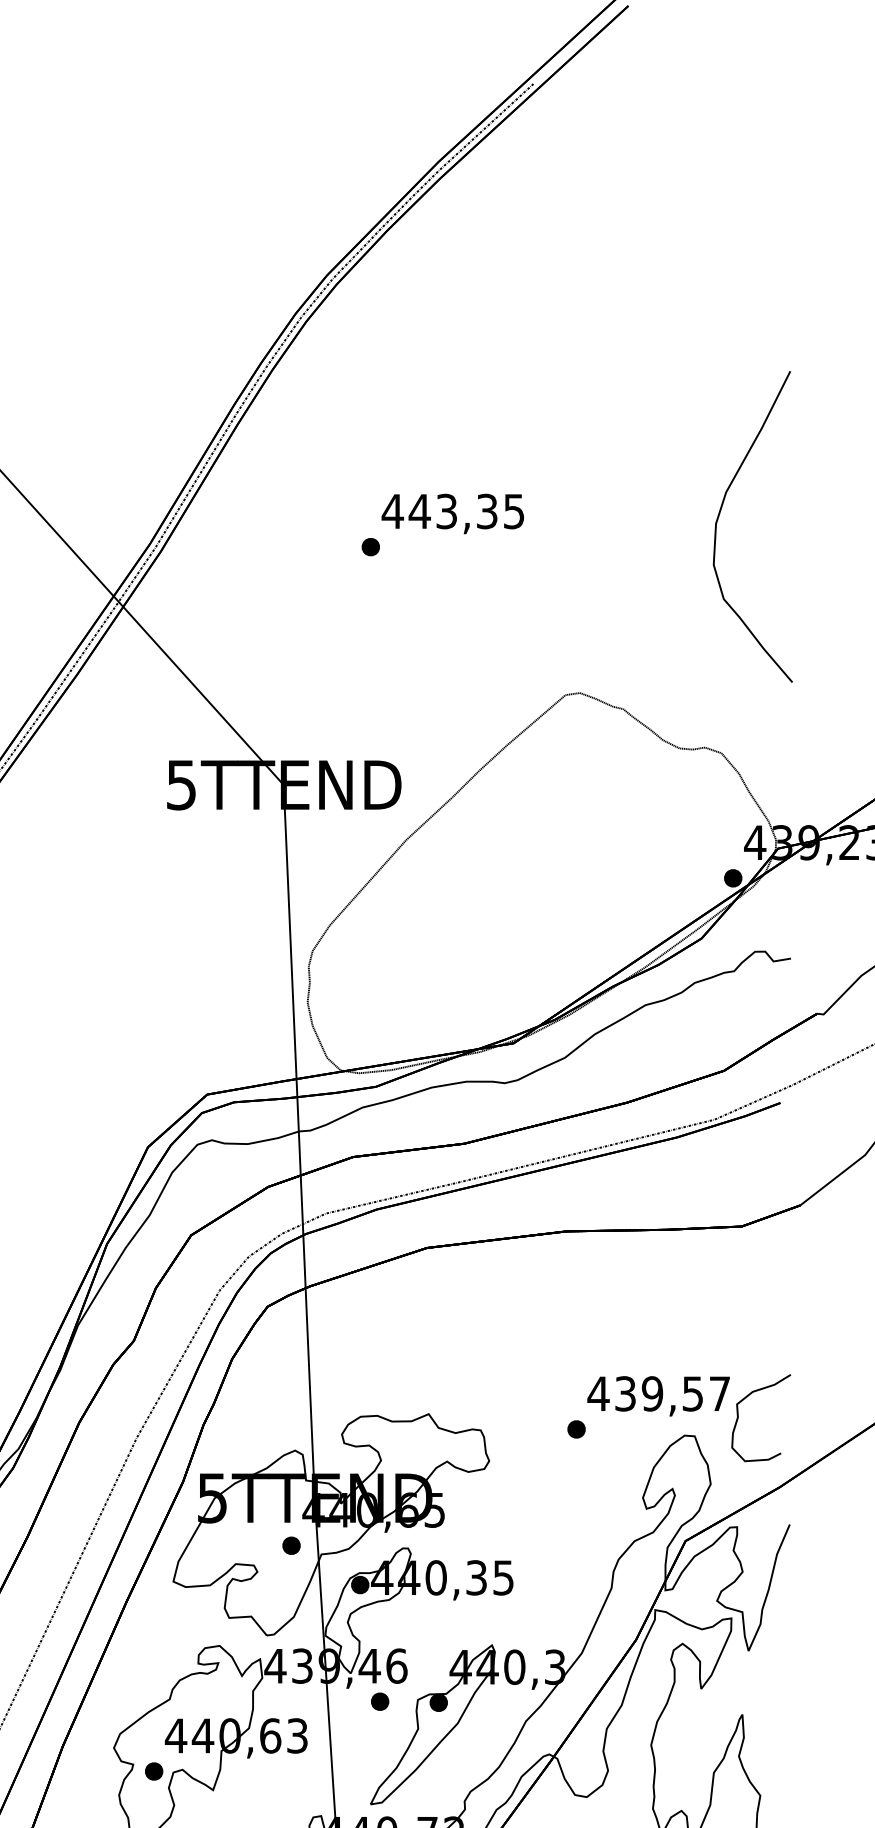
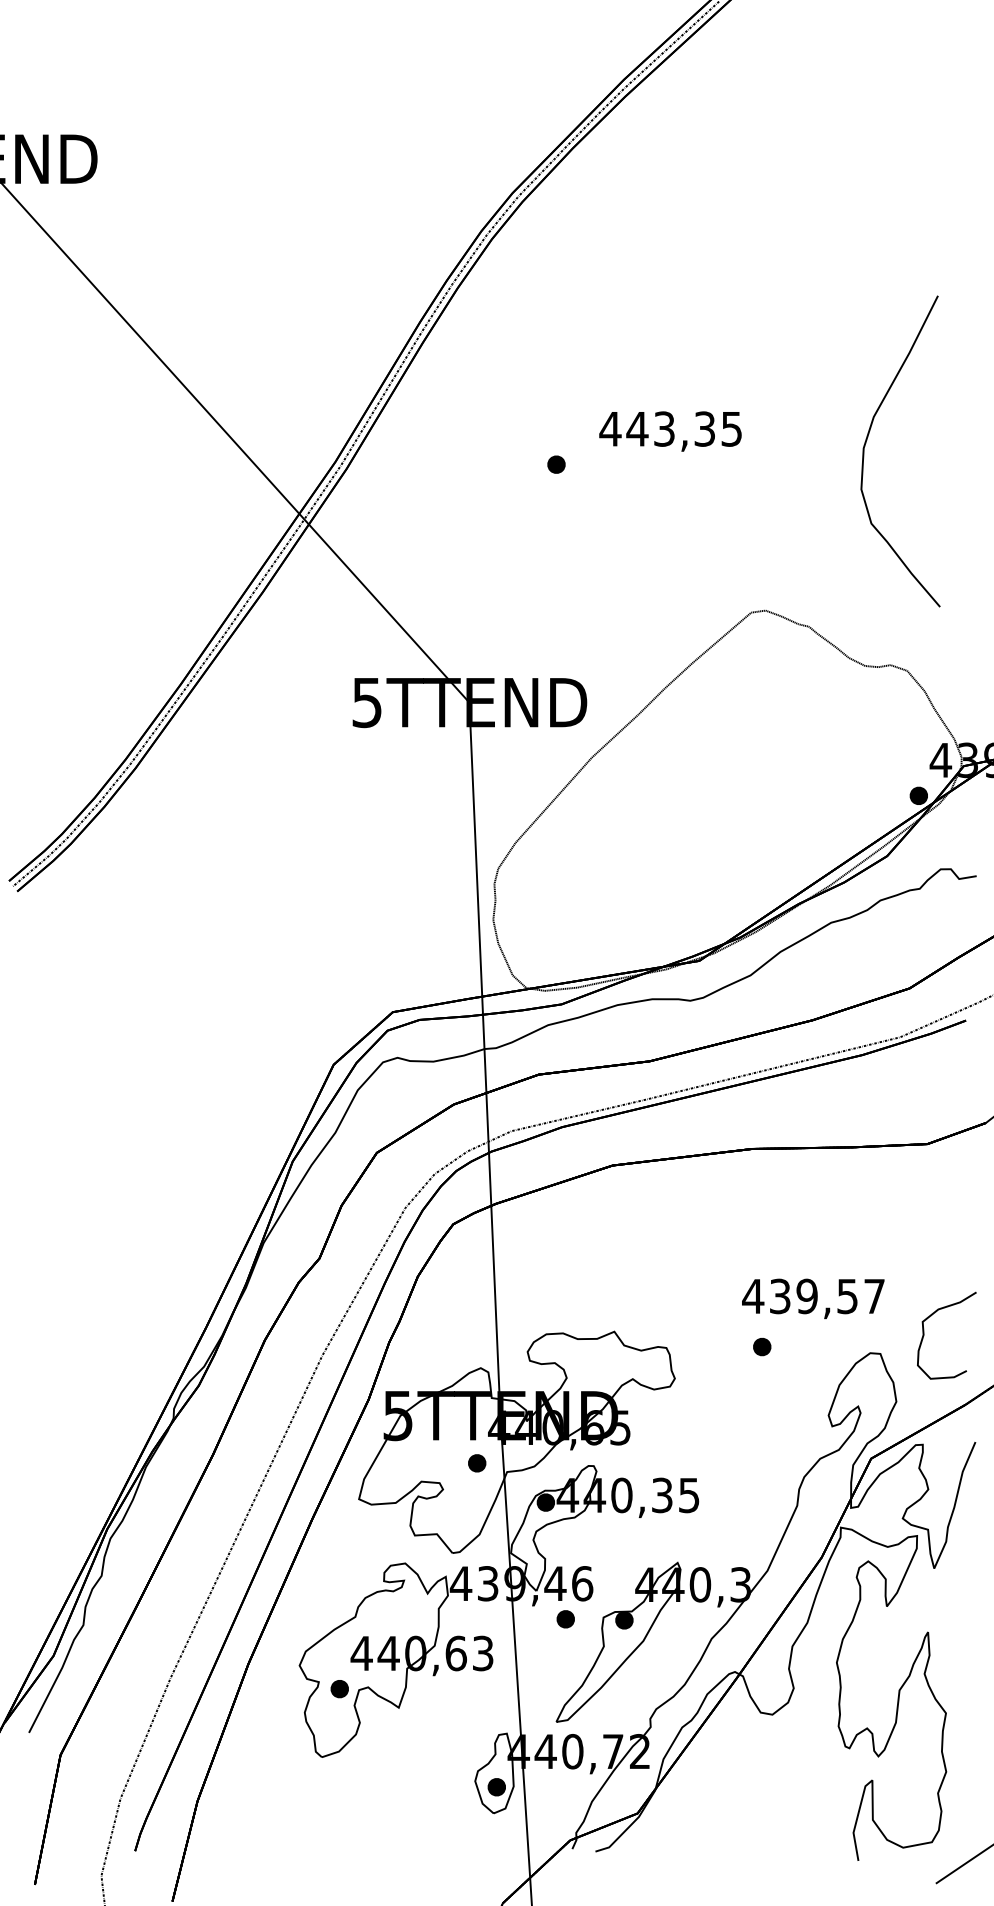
text: (452, 513) -> (670, 431), moved
curve: (719, 515) -> (867, 440), moved
text: (658, 1395) -> (813, 1298), moved

